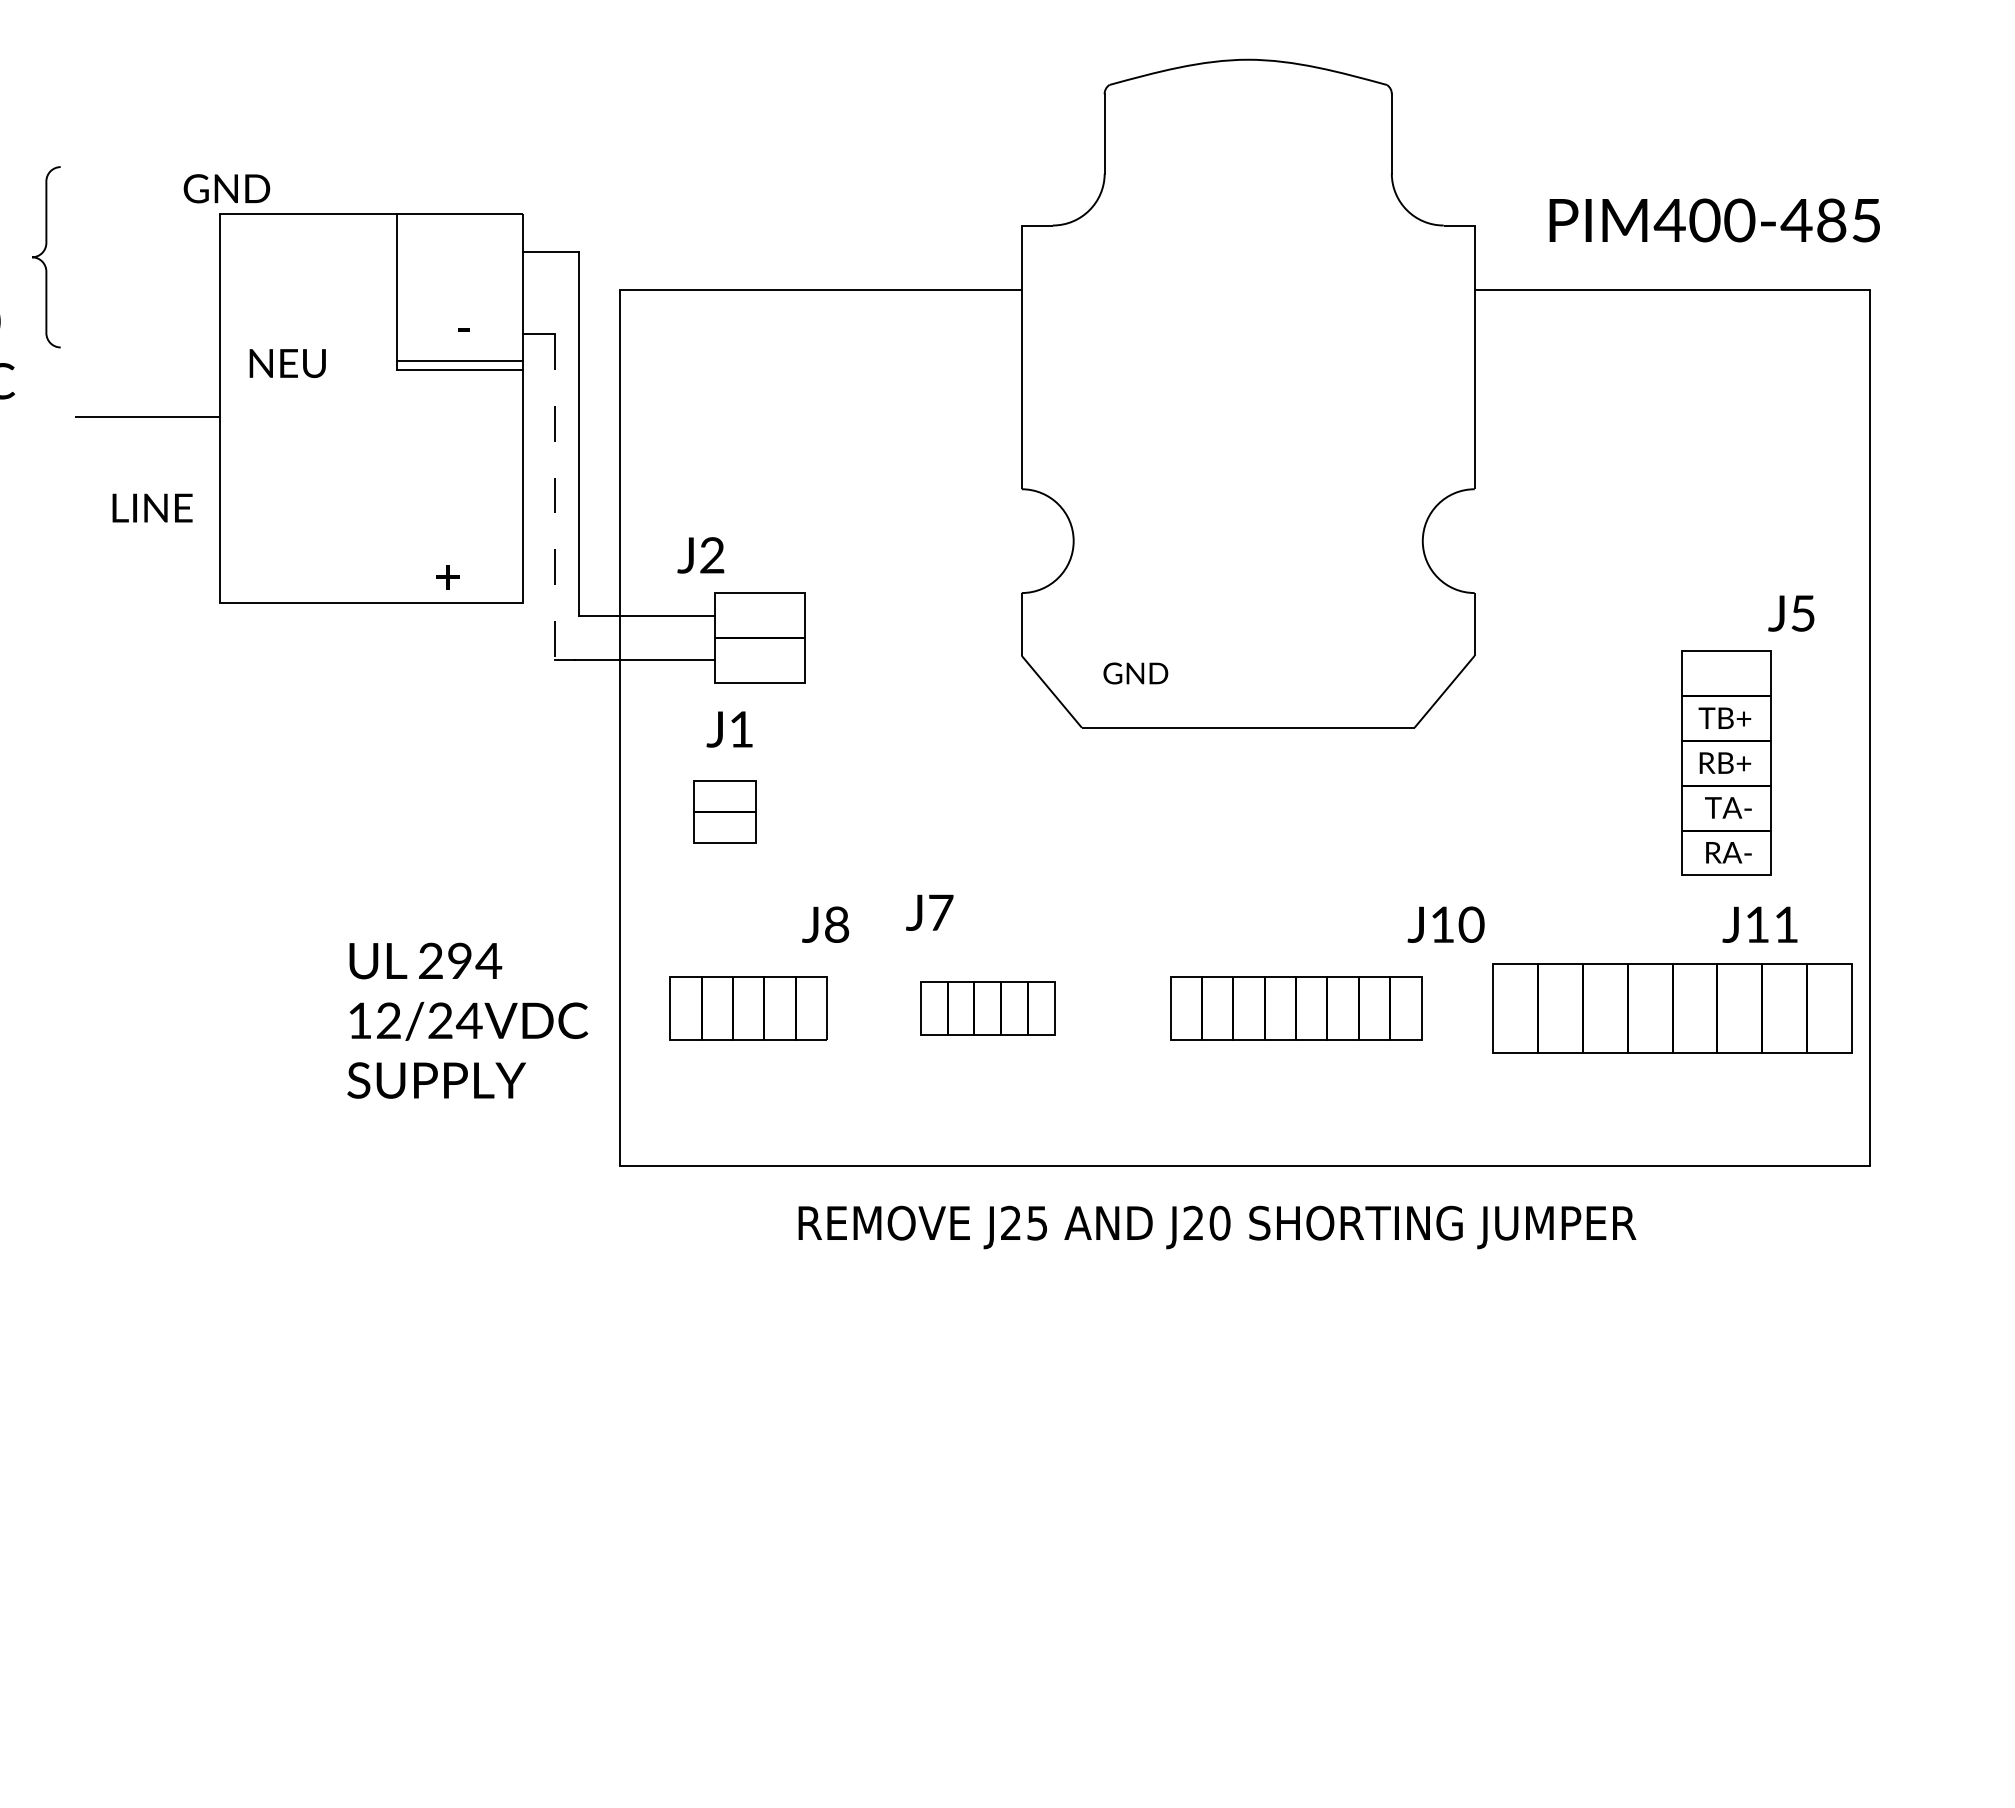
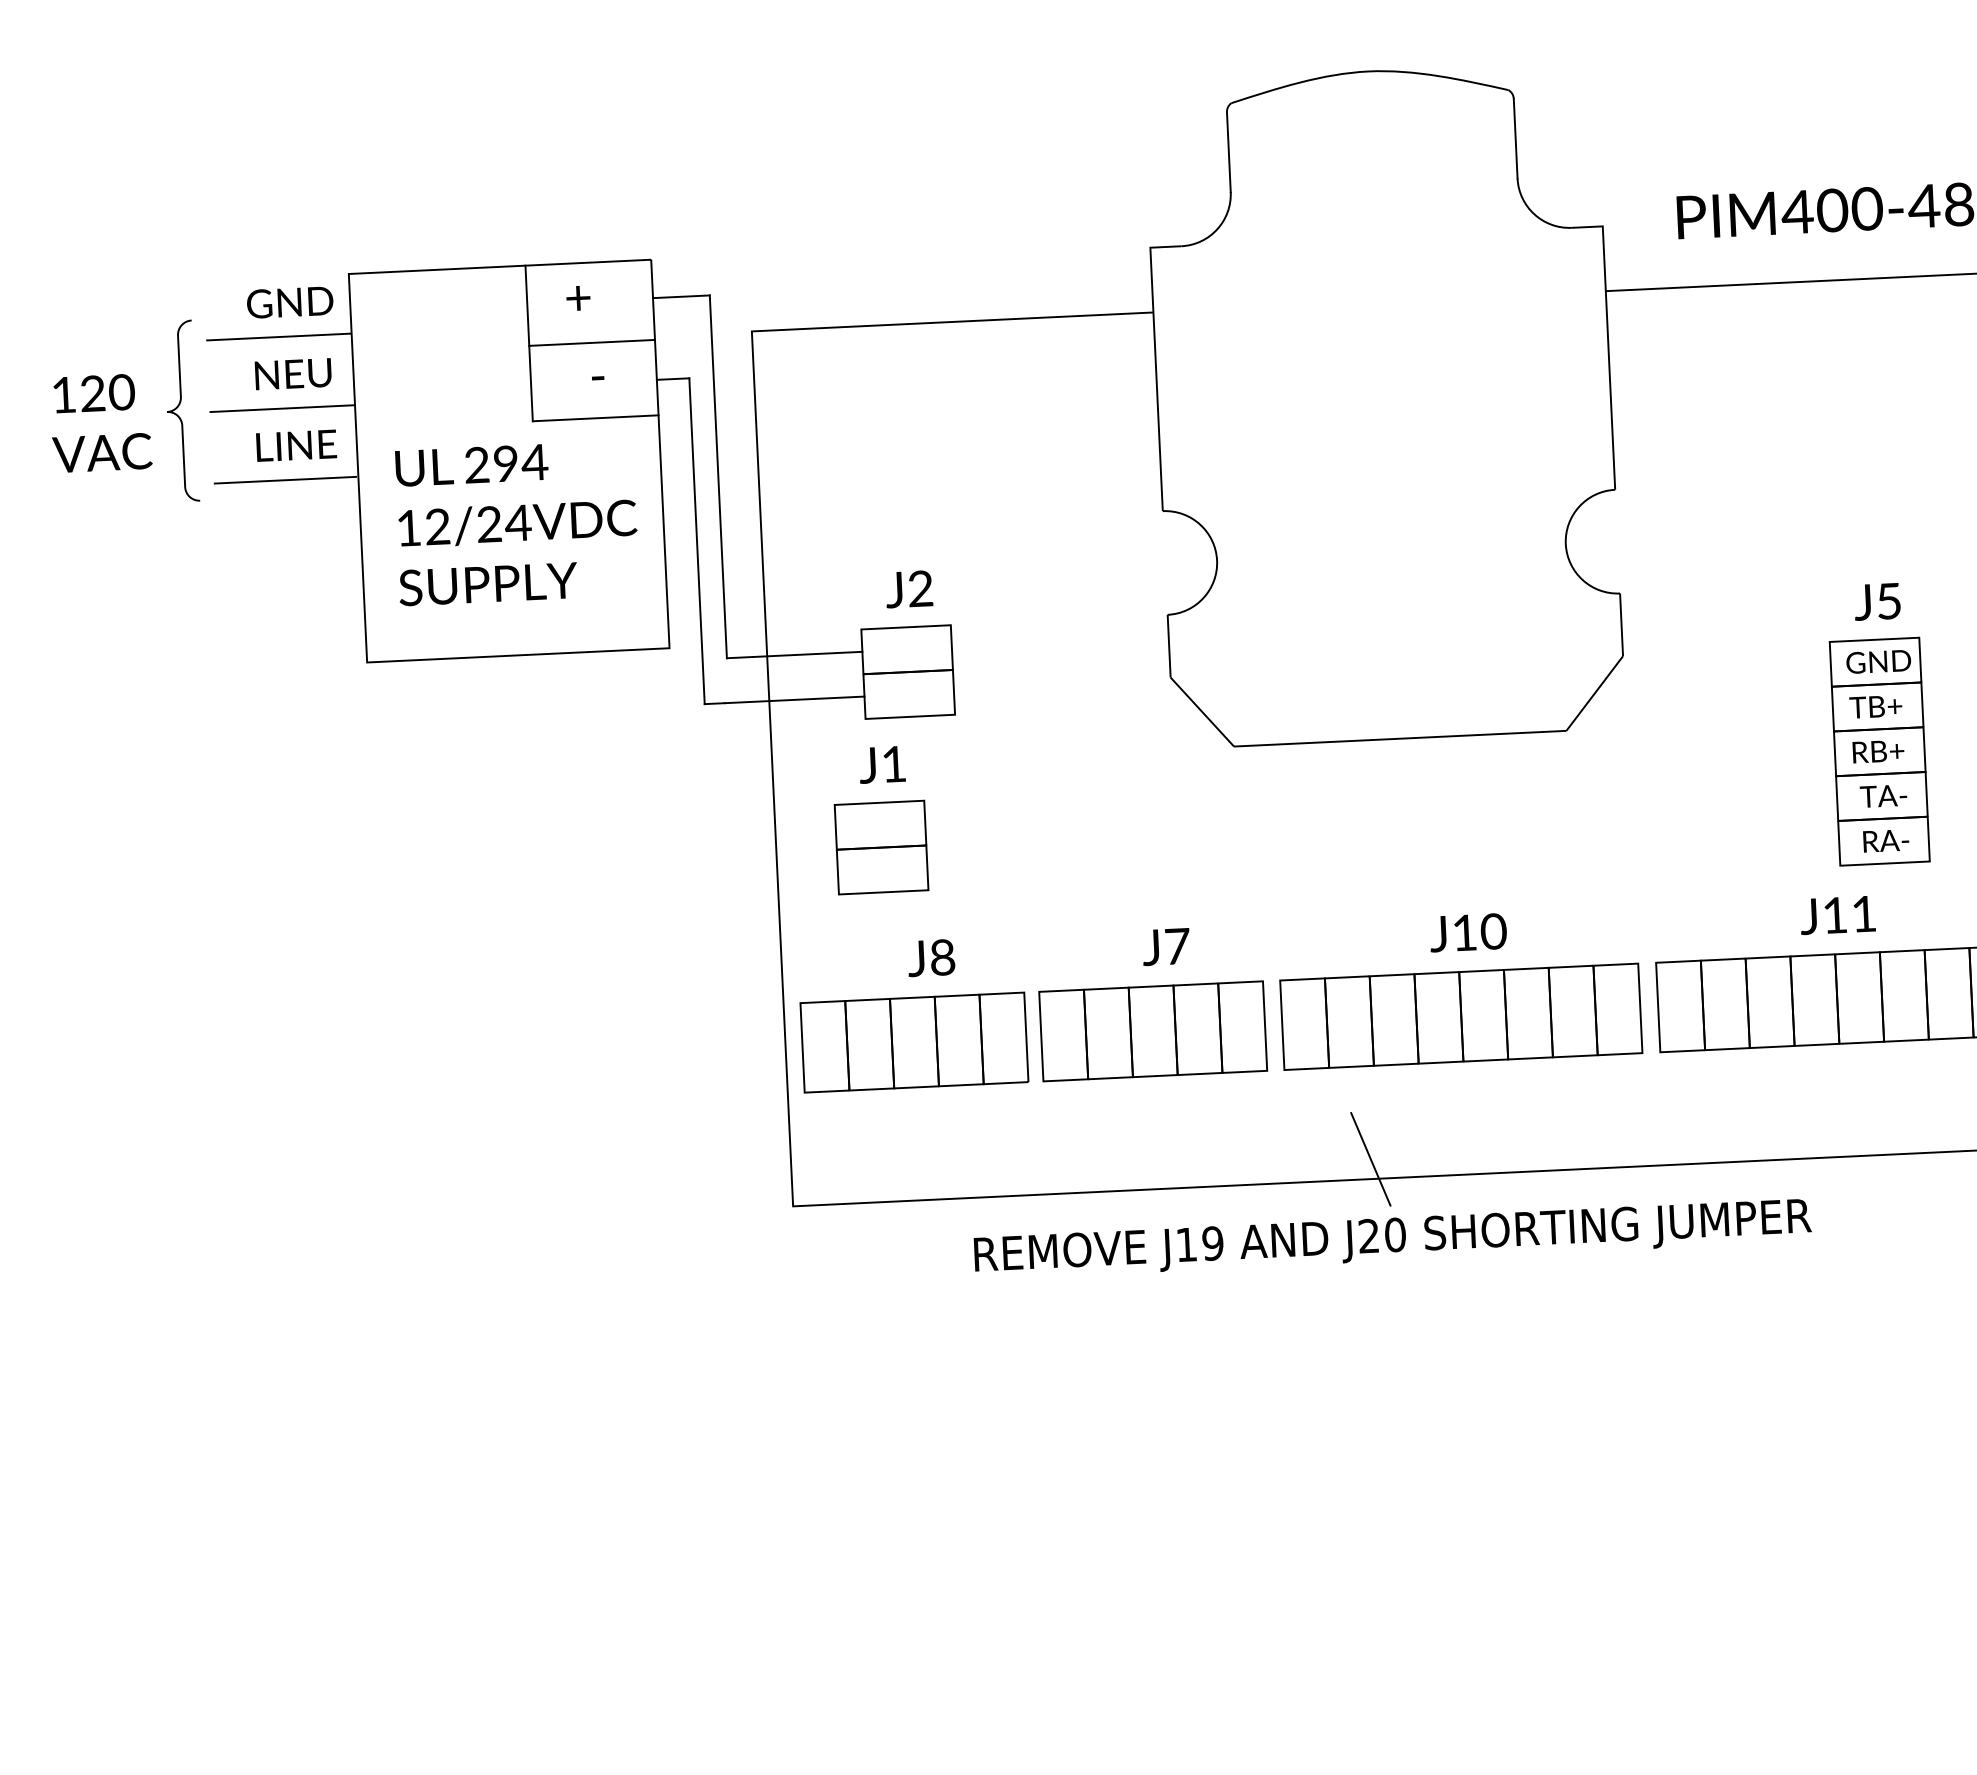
text: (226, 188) -> (289, 302), moved
curve: (43, 253) -> (178, 407), moved
line: (146, 273) -> (278, 336), added
line: (146, 345) -> (281, 408), added
line: (459, 361) -> (591, 343), moved
text: (287, 363) -> (293, 374), moved
line: (555, 497) -> (697, 541), dashed -> solid
text: (152, 507) -> (296, 445), moved
text: (700, 555) -> (908, 589), moved
text: (447, 577) -> (577, 298), moved
text: (1791, 613) -> (1877, 601), moved
text: (1135, 673) -> (1878, 661), moved
part: (724, 811) -> (881, 847), size x1.43
text: (929, 912) -> (1166, 946), moved
text: (825, 924) -> (931, 957), moved
text: (1445, 924) -> (1467, 932), moved
text: (1759, 924) -> (1837, 915), moved
part: (748, 1008) -> (914, 1042), size x1.43
part: (987, 1008) -> (1153, 1031), size x1.67
part: (1295, 1008) -> (1460, 1016), size x1.43
text: (467, 1020) -> (516, 522), moved
line: (1198, 1146) -> (1370, 1159), added
text: (1024, 1222) -> (1200, 1243), J25 -> J19

